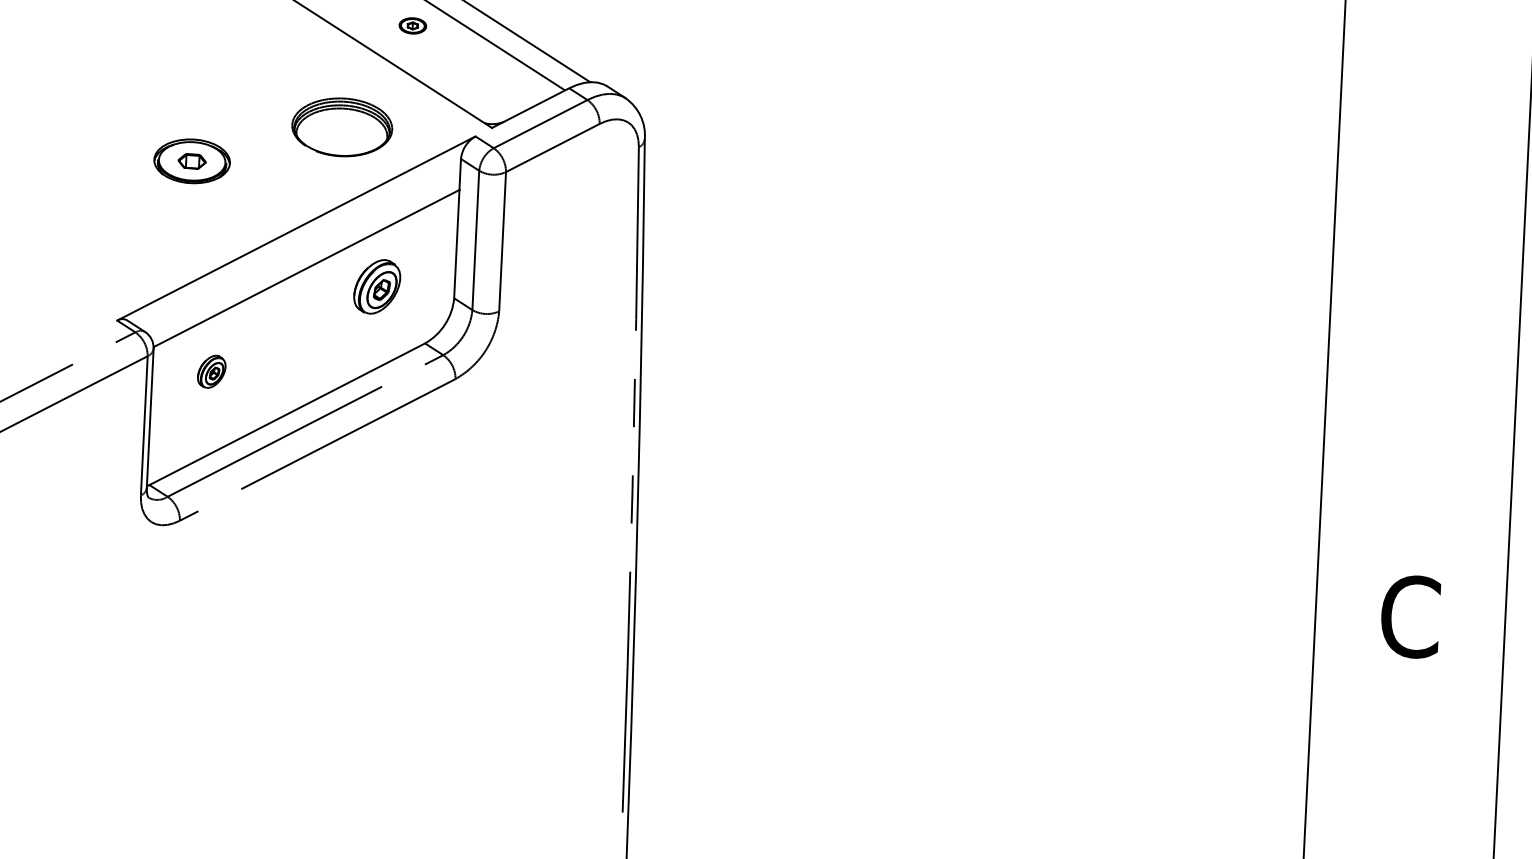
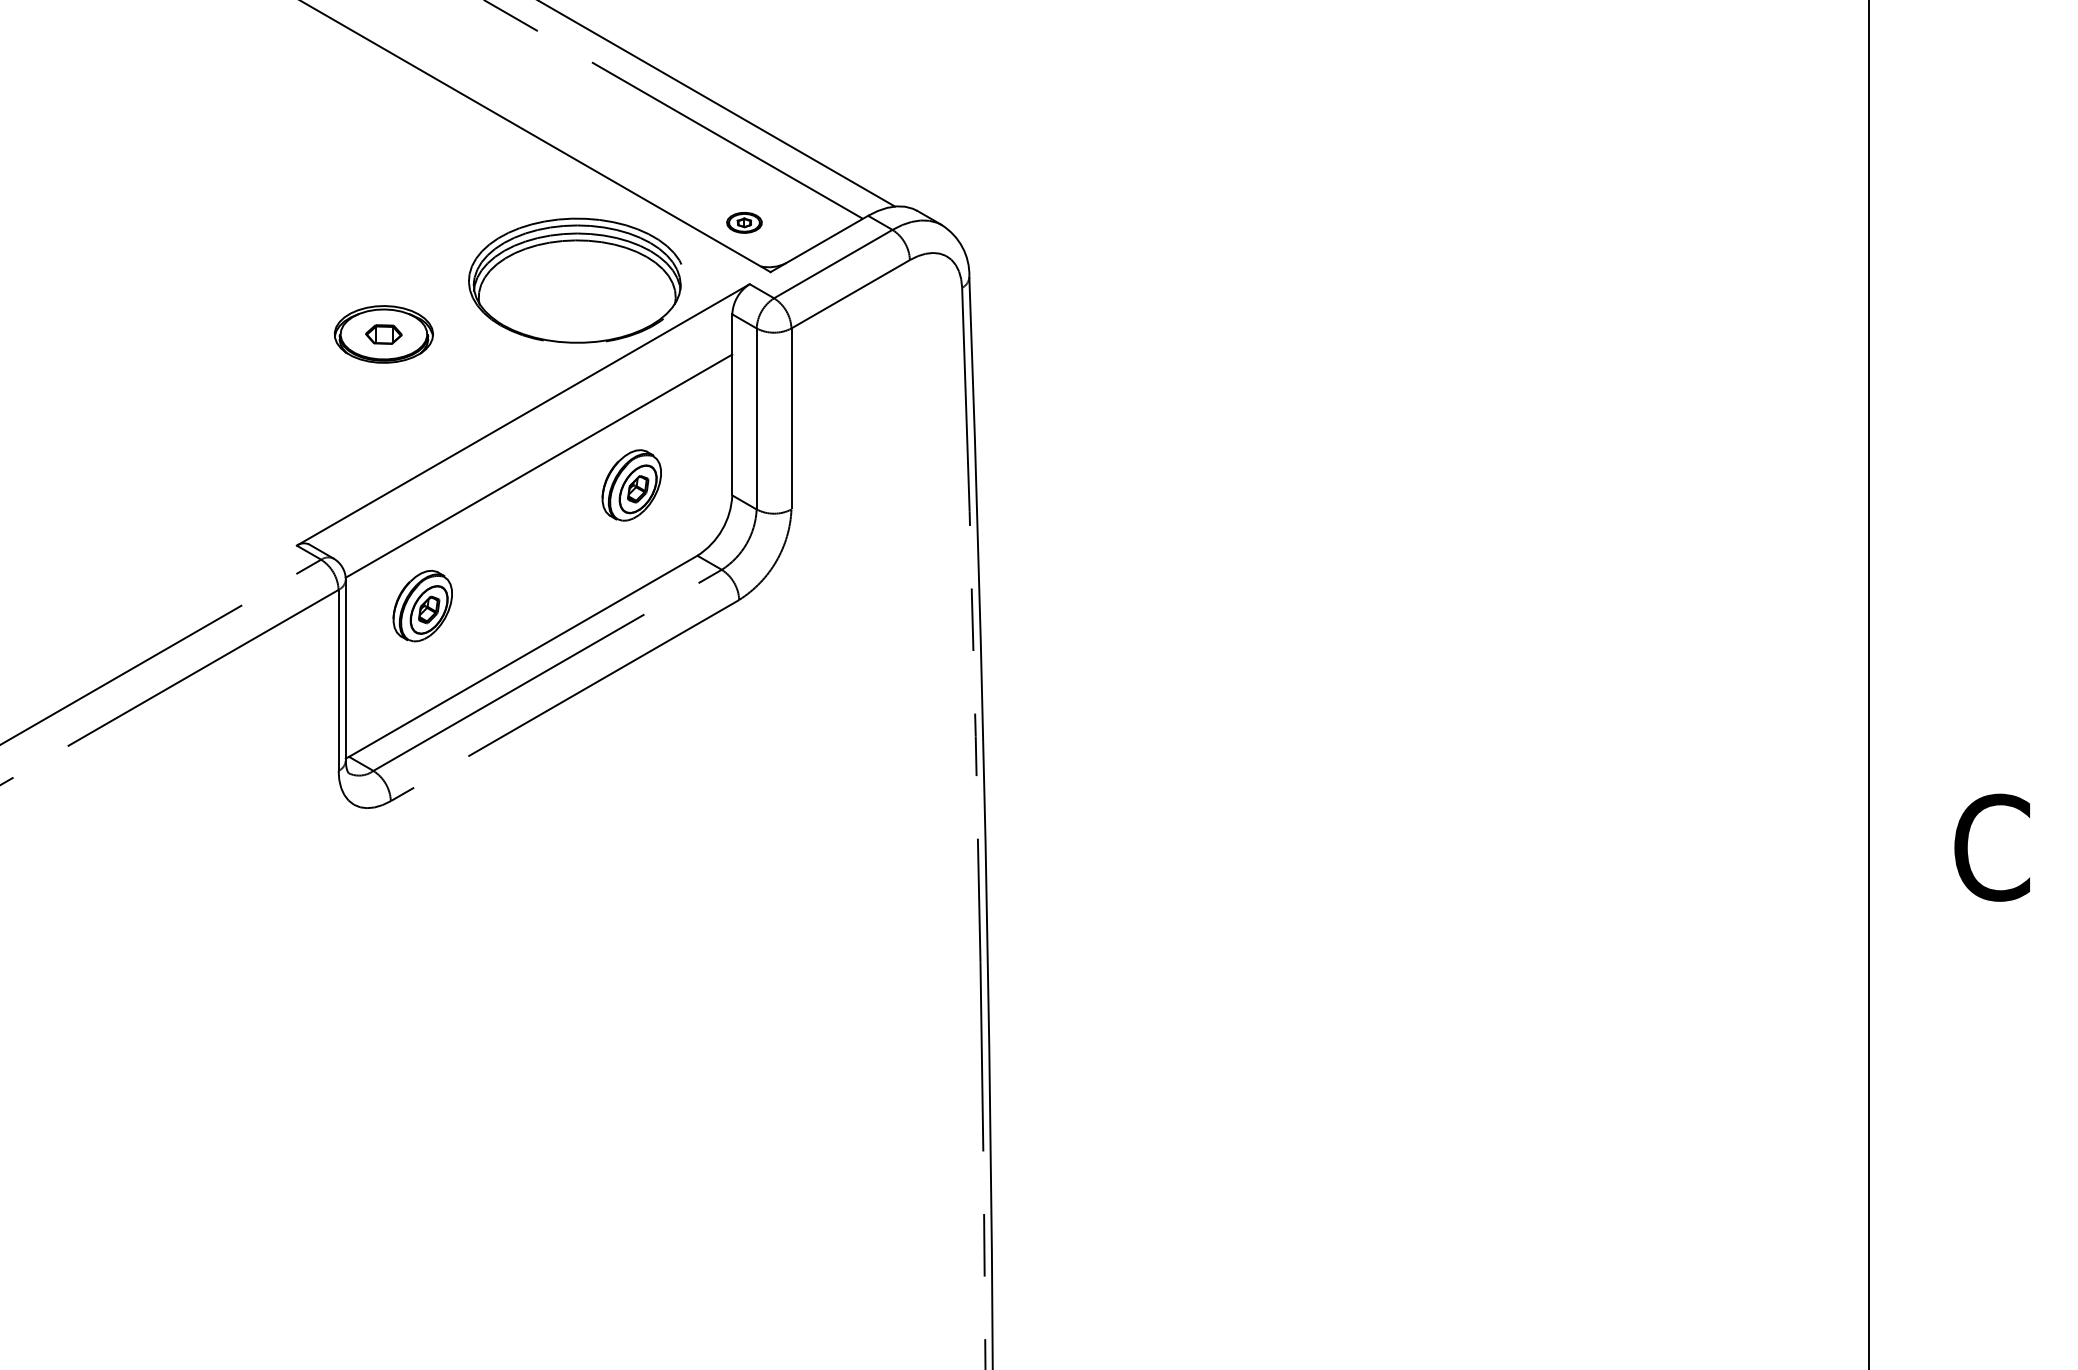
part: (412, 25) -> (744, 222), moved
part: (340, 127) -> (574, 280), size x1.67
part: (211, 371) -> (422, 605), size x1.67

